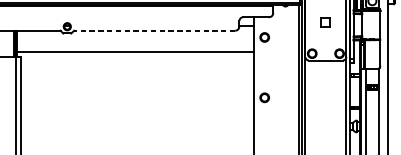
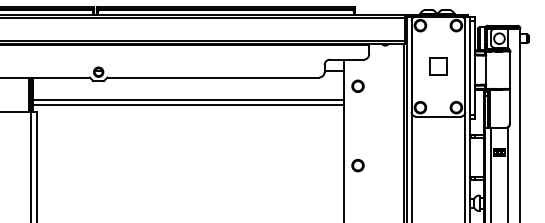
part: (325, 22) -> (438, 66), size x1.43
line: (154, 30) -> (213, 77), dashed -> solid
line: (134, 48) -> (187, 100), added

